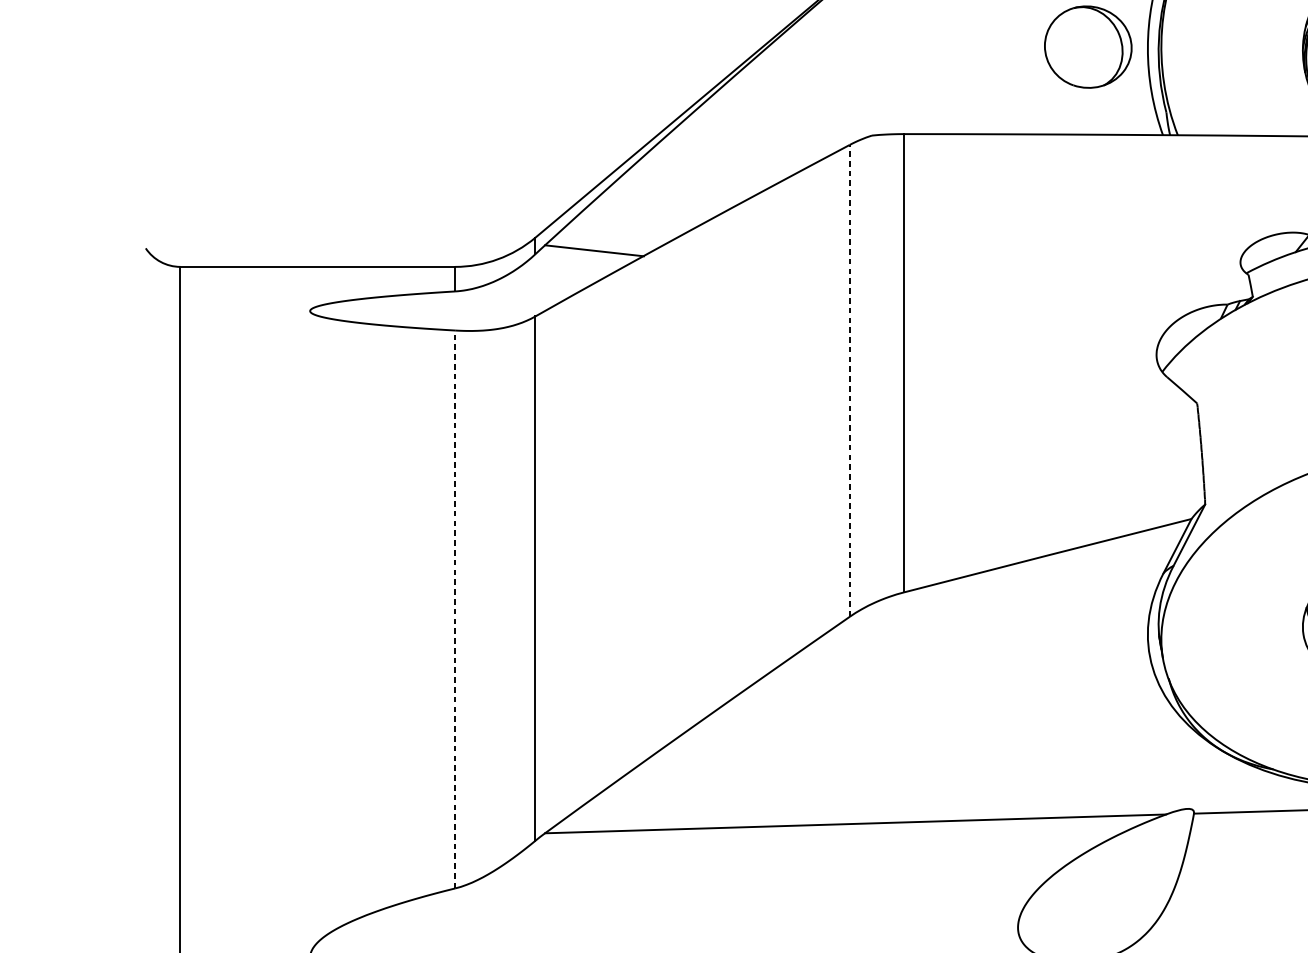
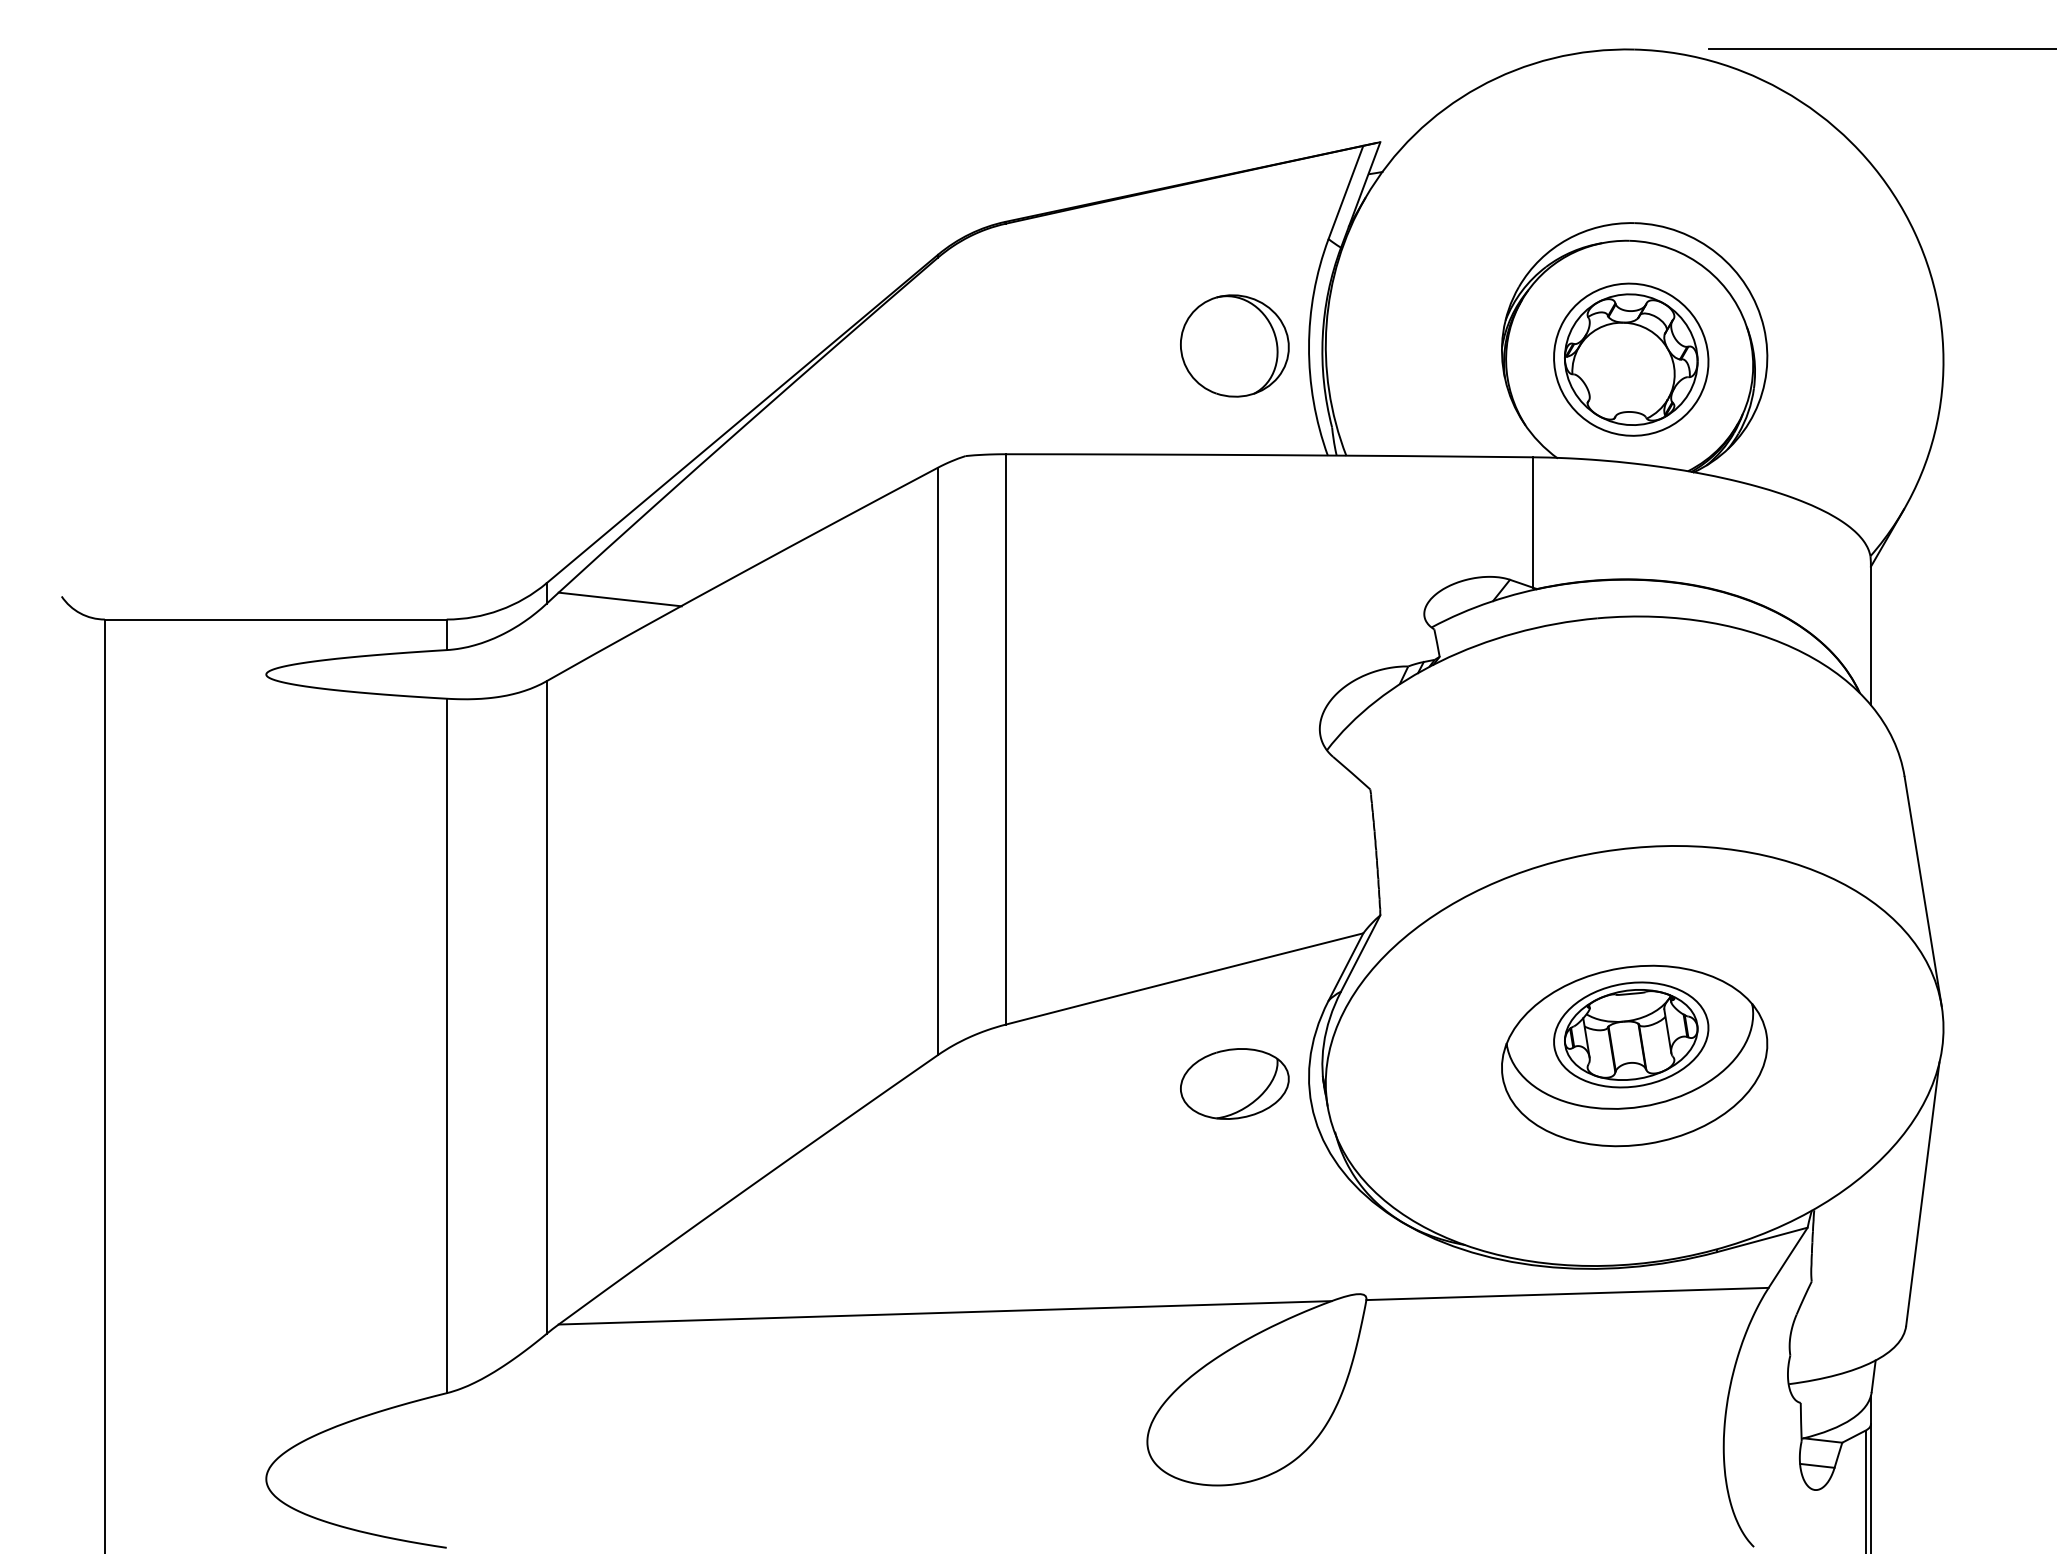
line: (850, 380) -> (938, 761), dashed -> solid
line: (454, 609) -> (446, 1045), dashed -> solid
part: (1088, 639) -> (1234, 1083), added

